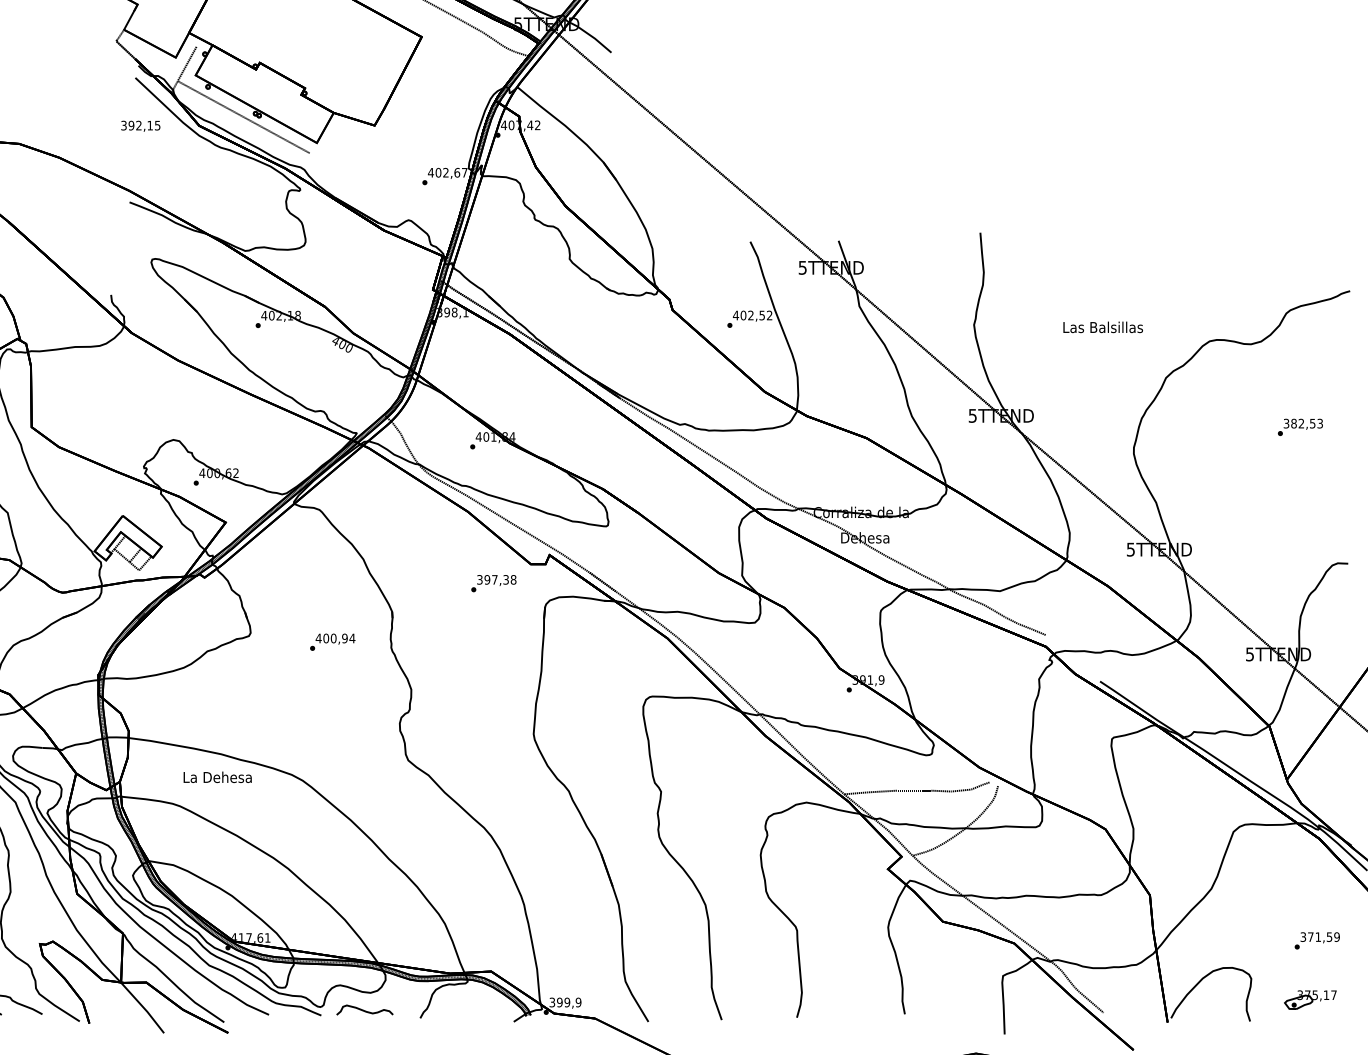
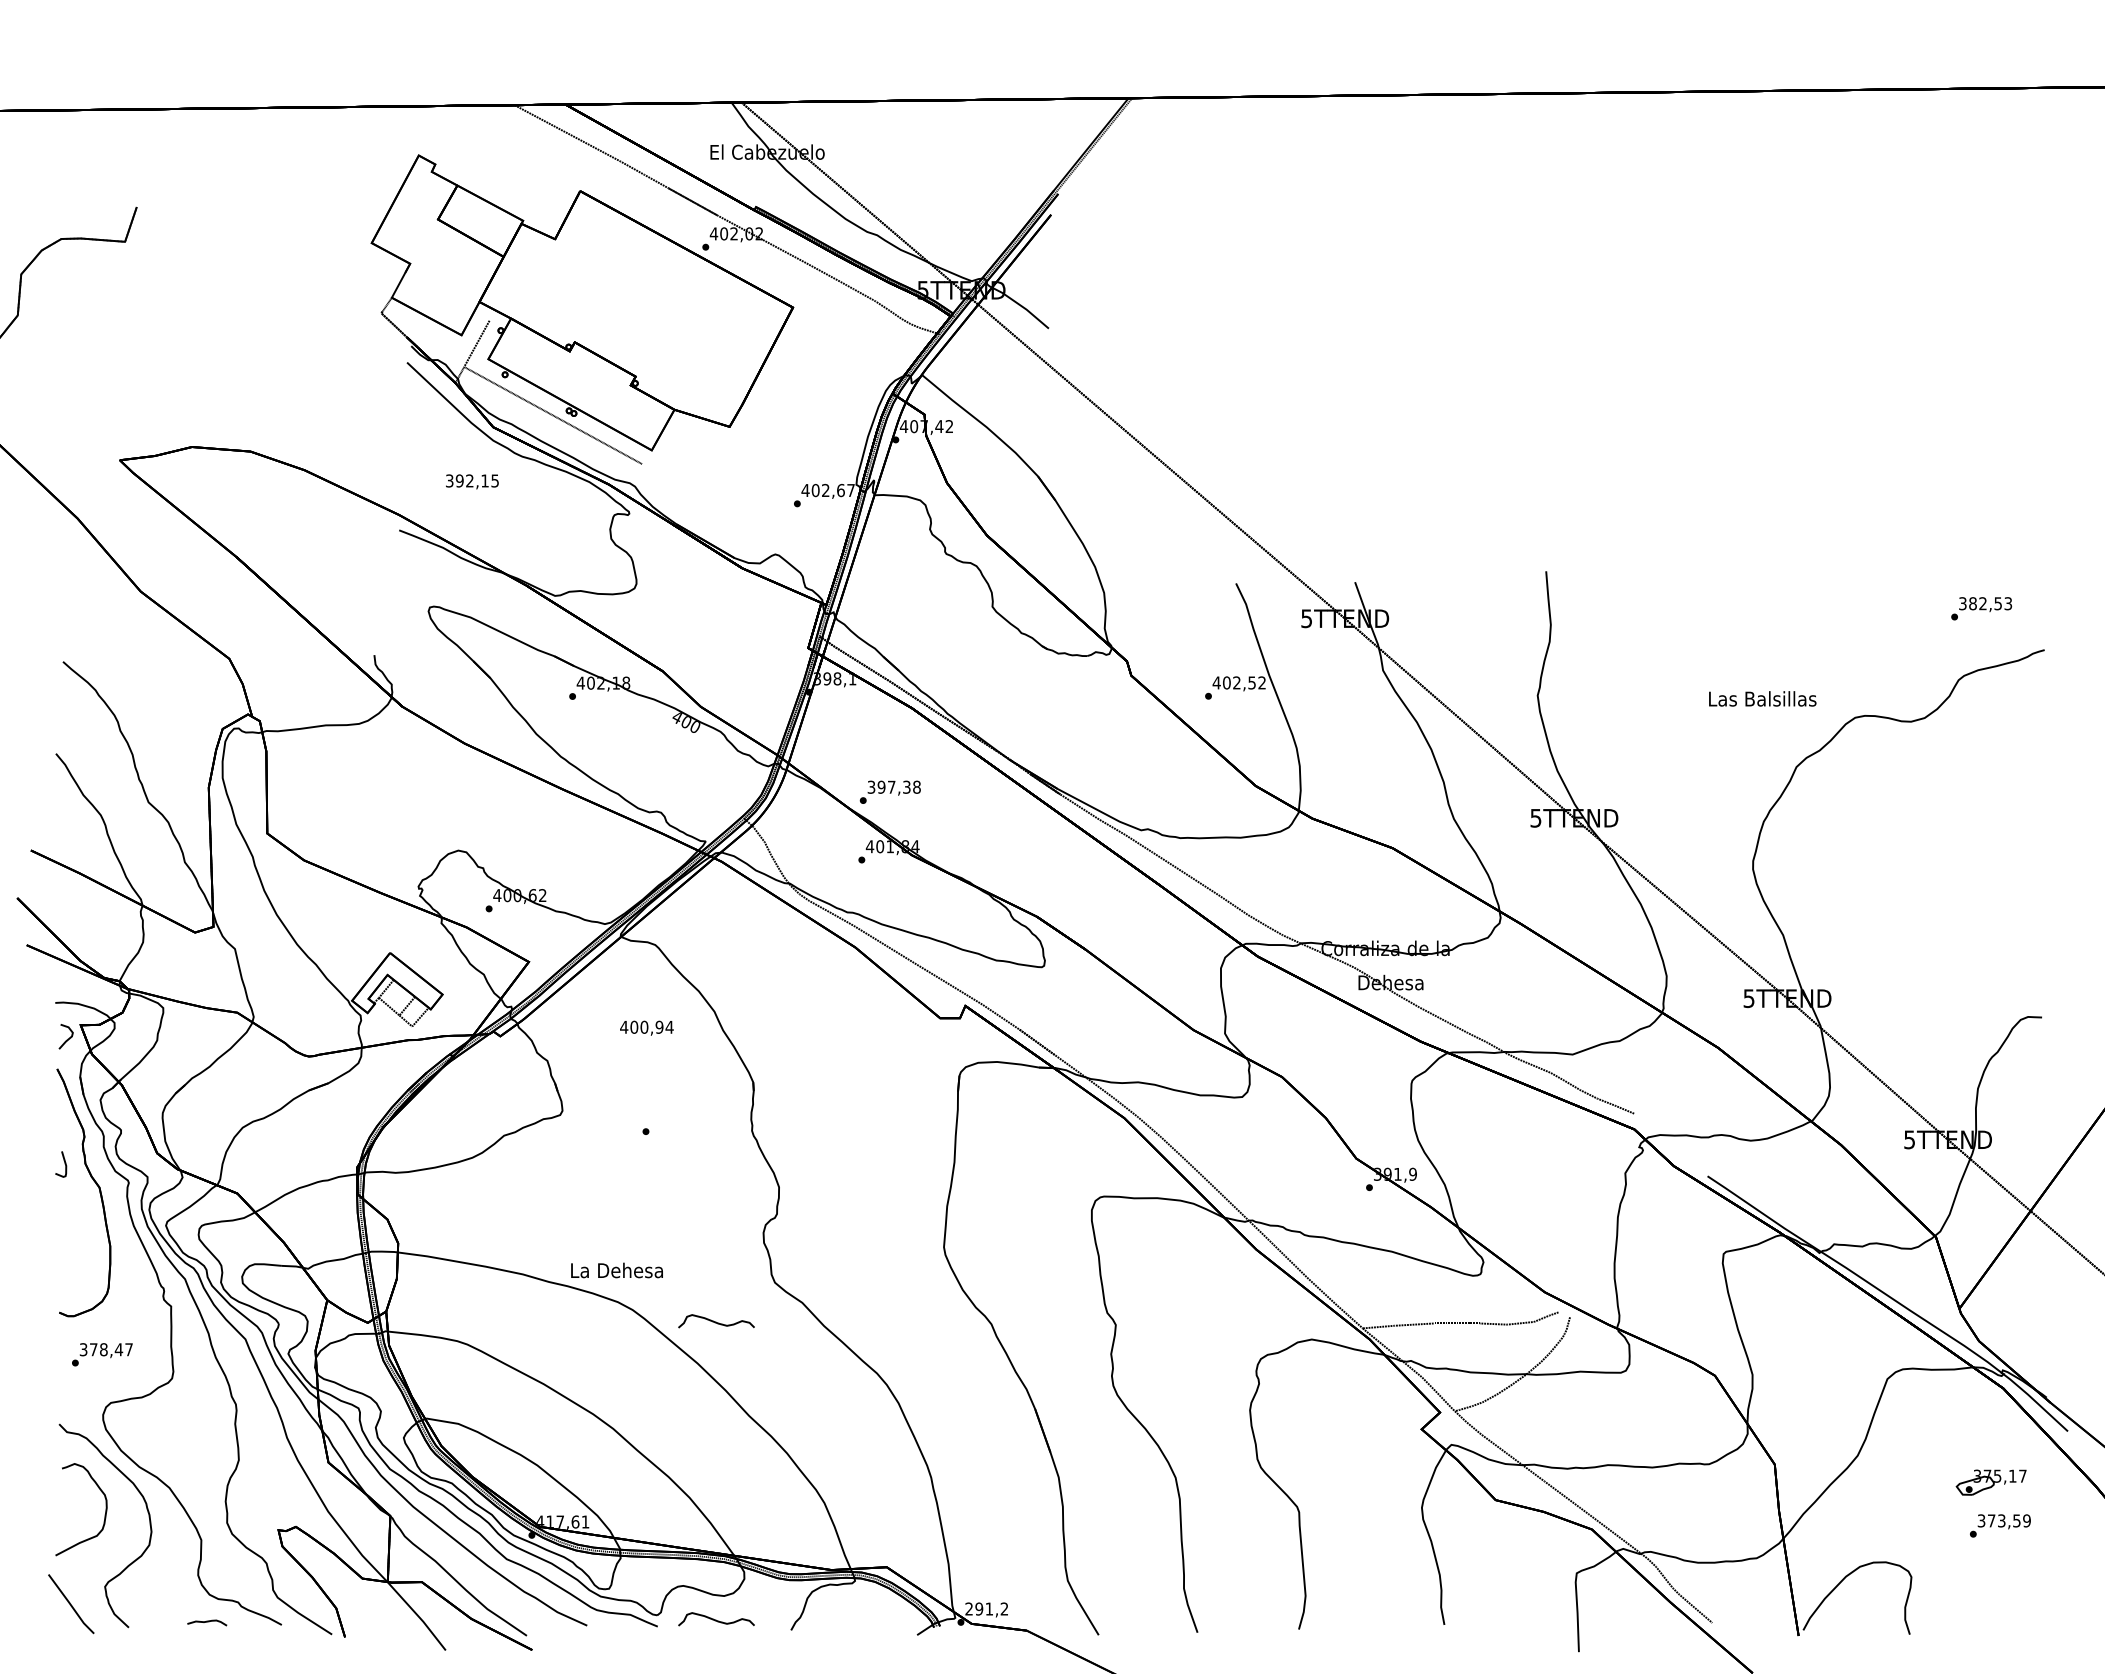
text: (140, 126) -> (472, 481), moved
text: (1103, 327) -> (1762, 698), moved
text: (1300, 427) -> (1981, 608), moved
text: (493, 582) -> (889, 791), moved
text: (335, 638) -> (646, 1027), moved
text: (217, 777) -> (616, 1270), moved
curve: (364, 789) -> (716, 1321), added
text: (1318, 936) -> (2001, 1520), 371,59 -> 373,59
part: (1309, 999) -> (1990, 1482), moved
text: (565, 1002) -> (986, 1608), 399,9 -> 291,2

